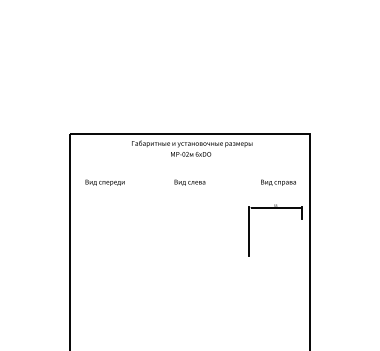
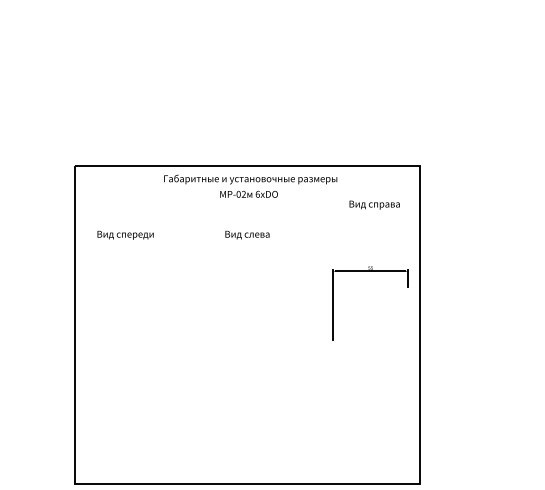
text: (278, 182) -> (374, 204), moved

